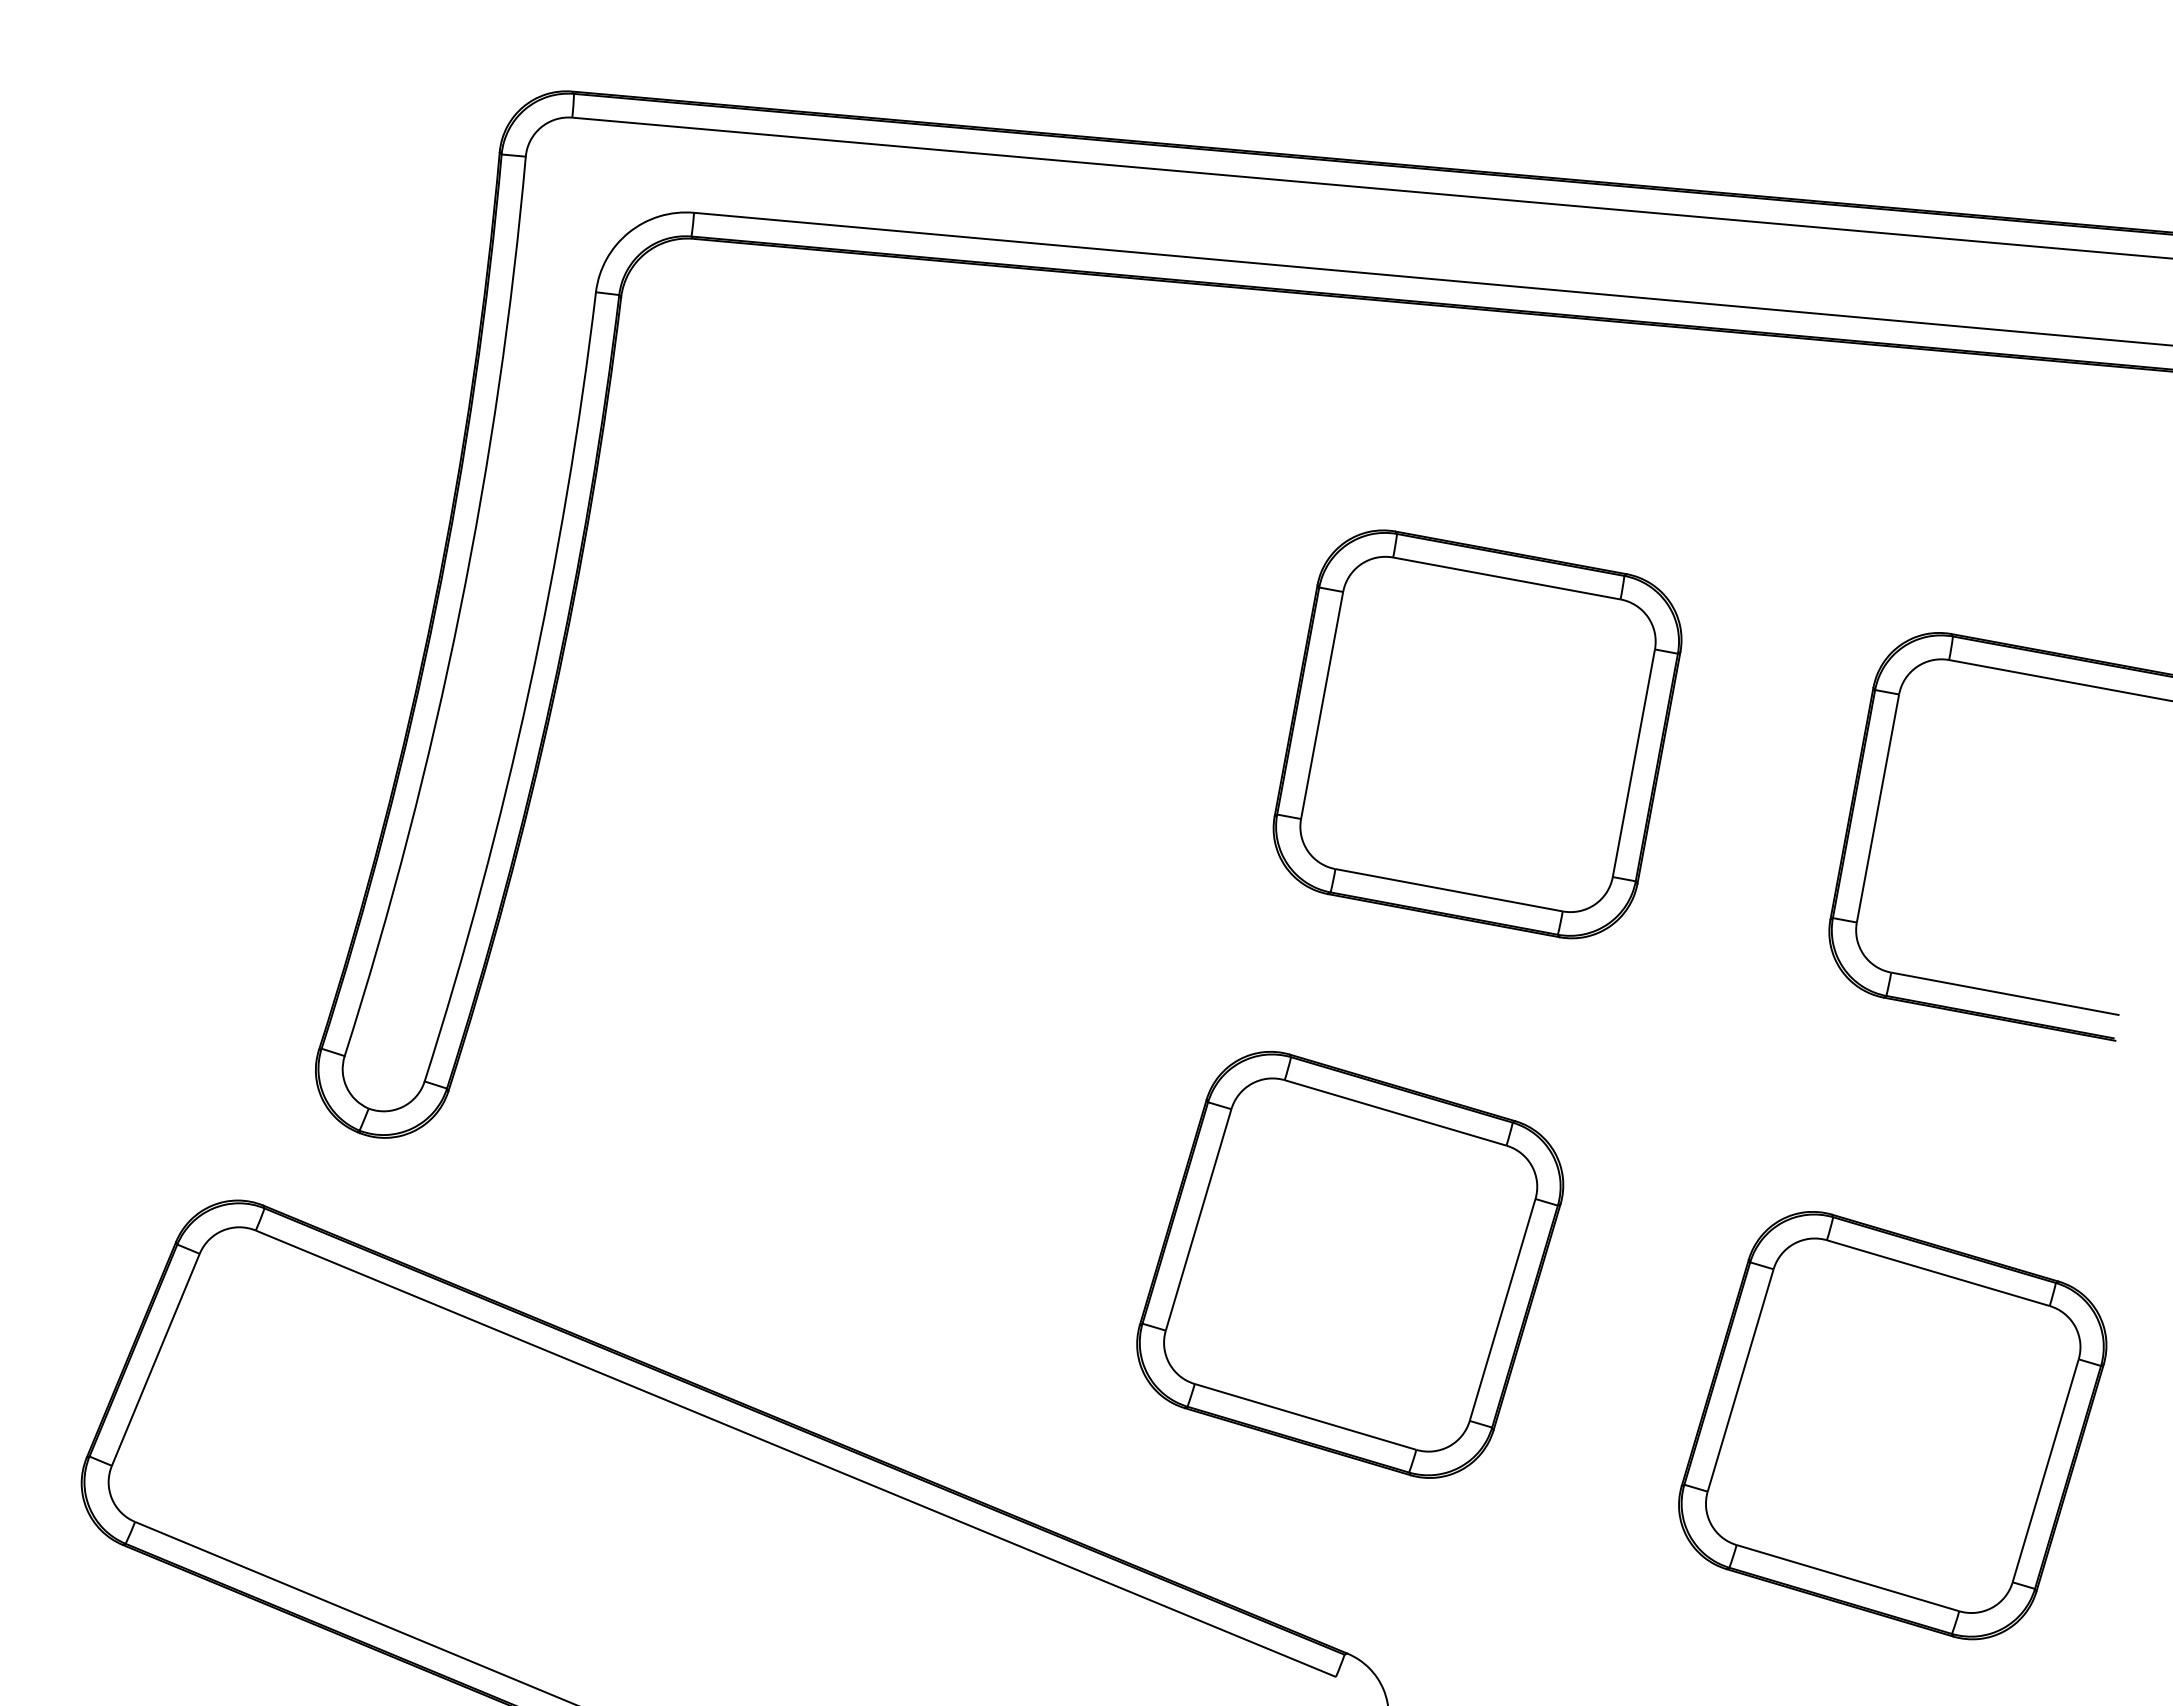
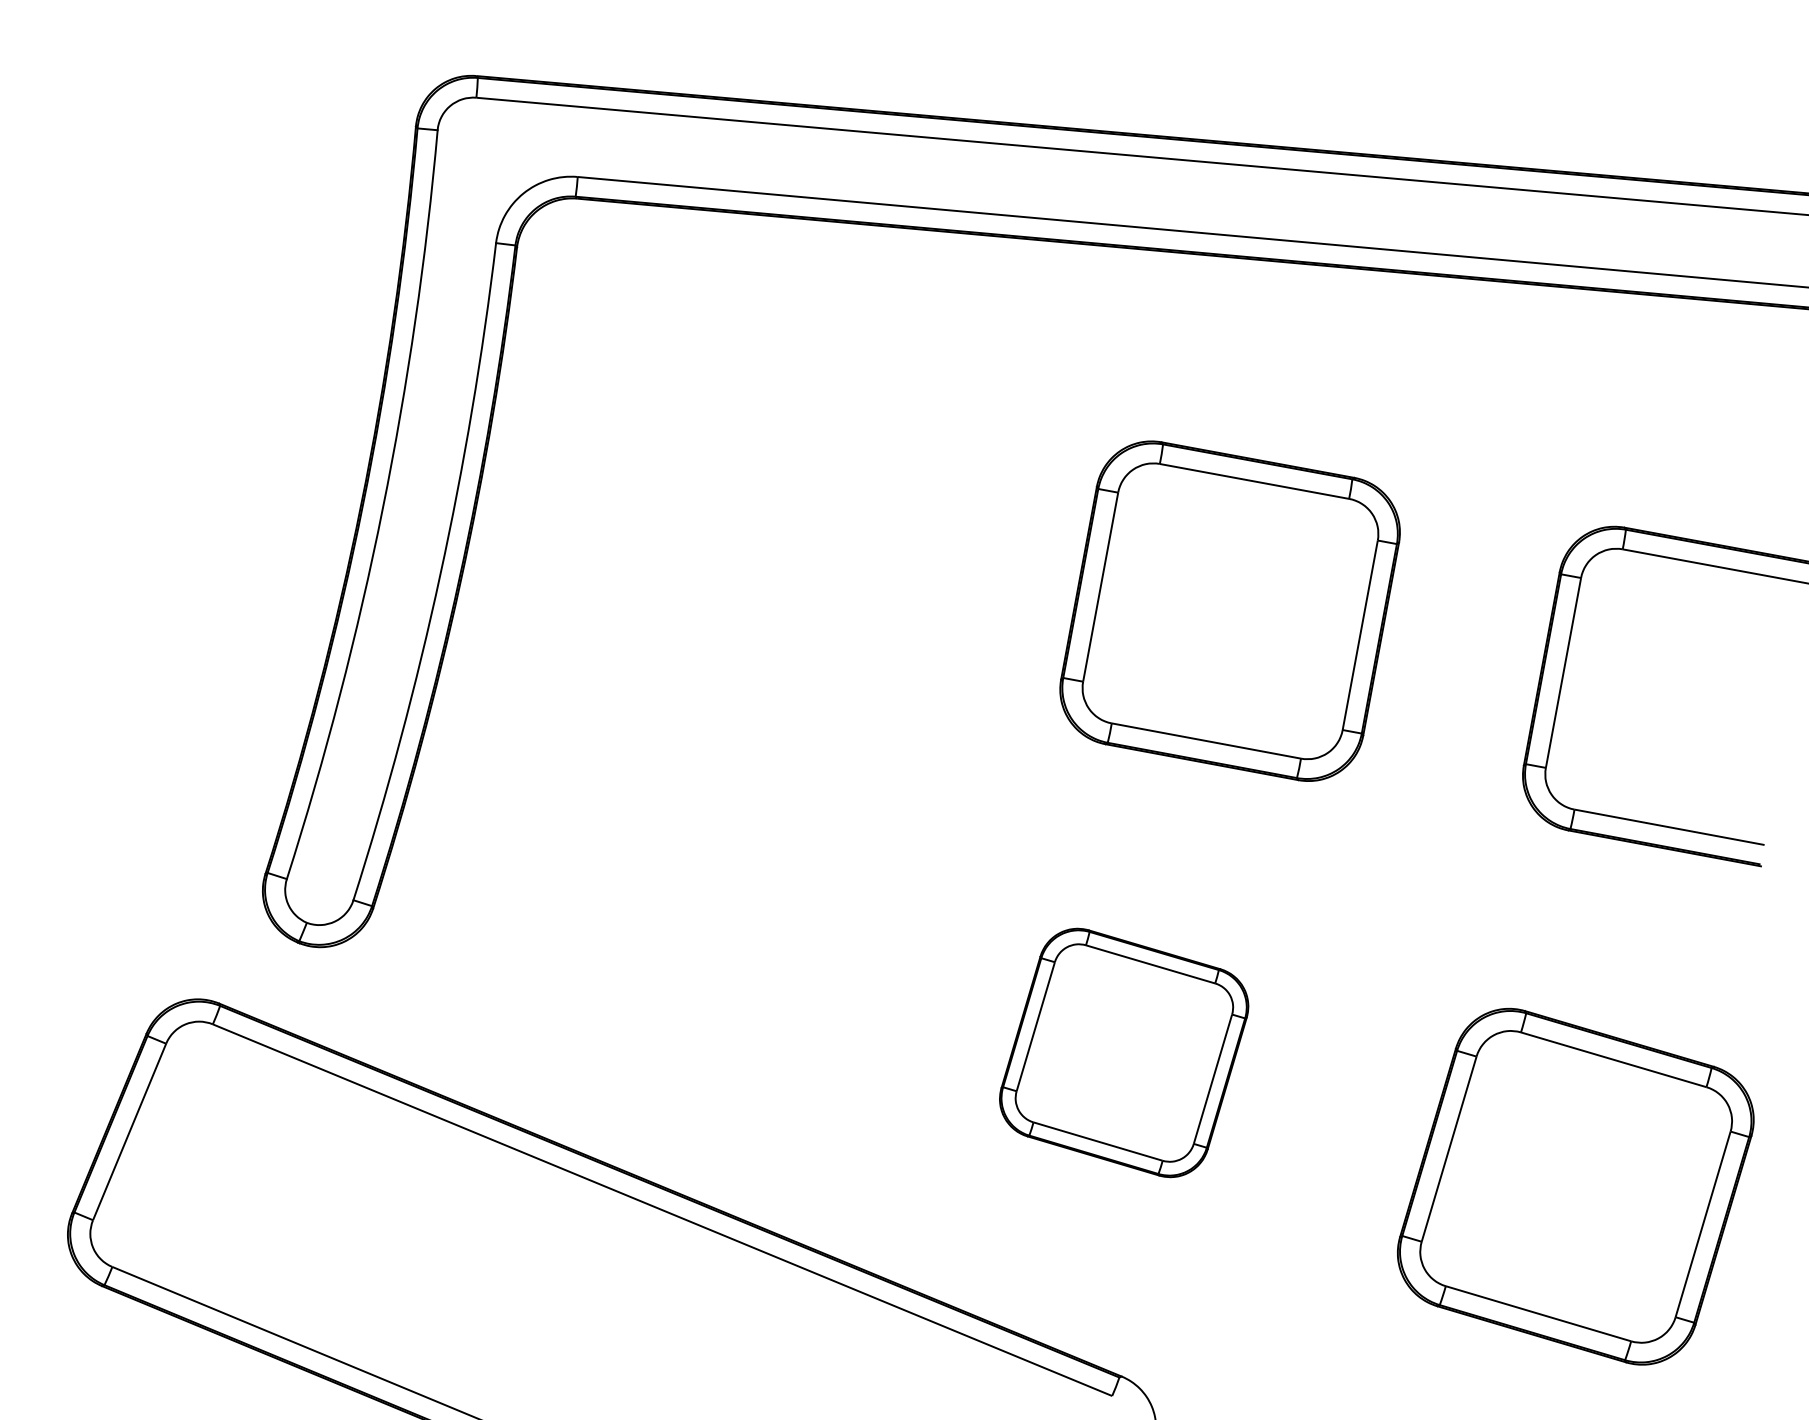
part: (1350, 1264) -> (1124, 1052), size x0.7

